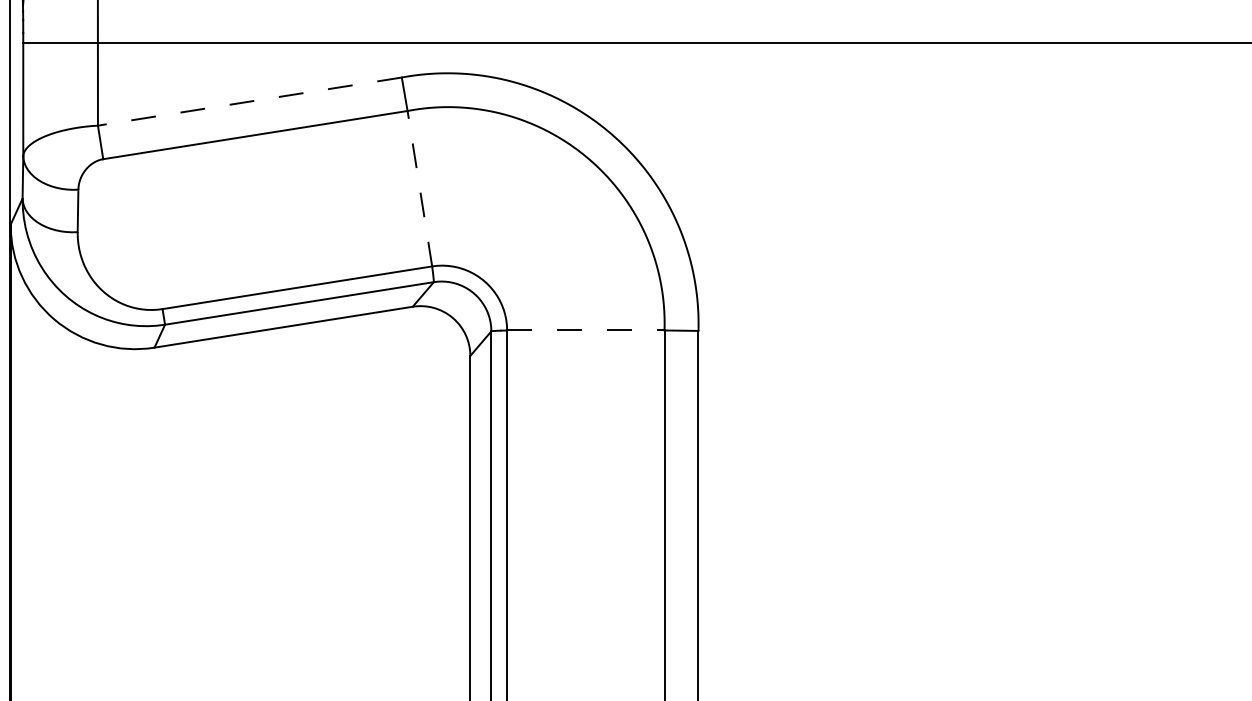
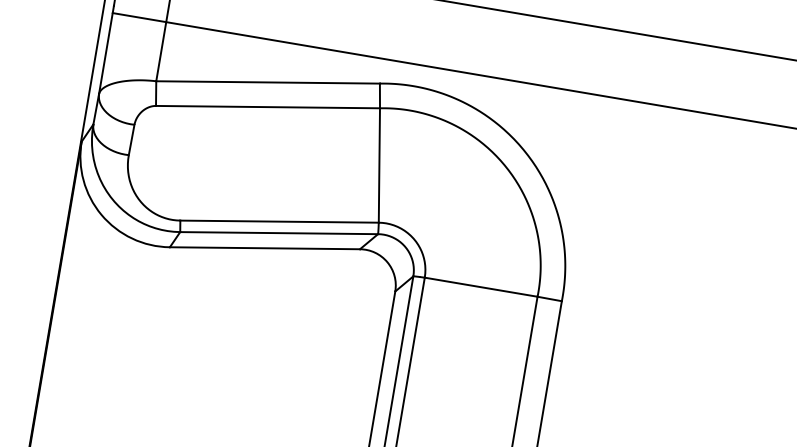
line: (249, 101) -> (267, 82), dashed -> solid
line: (419, 188) -> (379, 165), dashed -> solid
line: (585, 330) -> (480, 287), dashed -> solid

